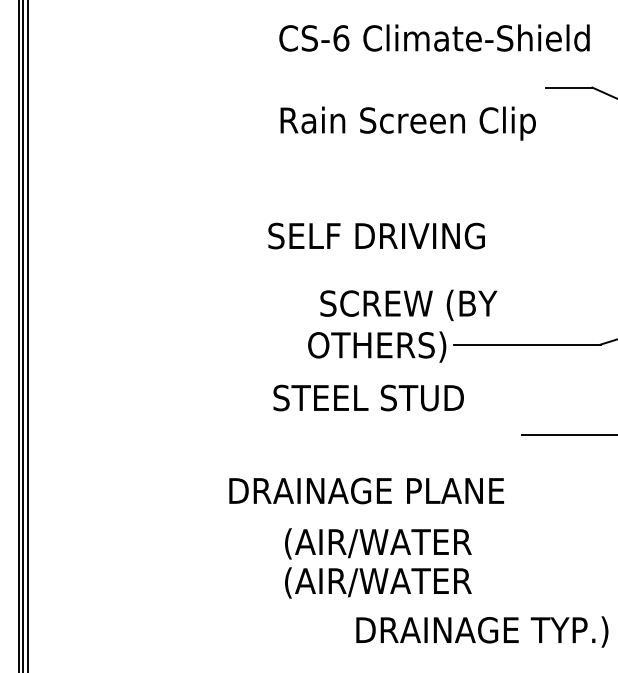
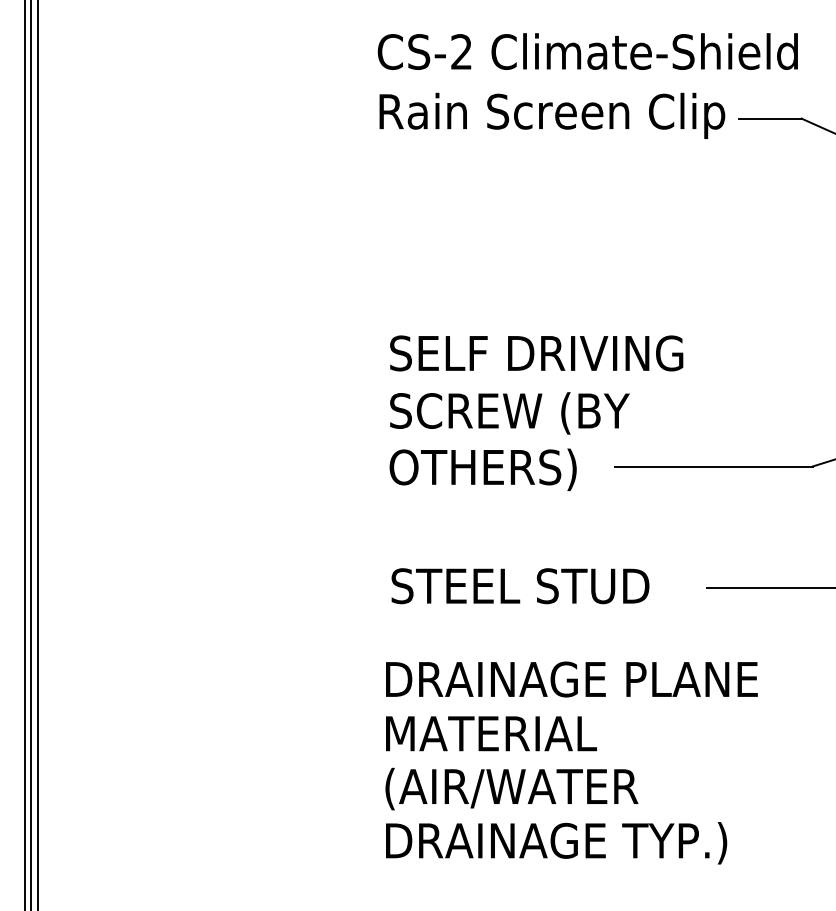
text: (341, 38) -> (461, 52), CS-6 -> CS-2
text: (407, 123) -> (551, 115), moved
text: (376, 235) -> (536, 352), moved
text: (408, 304) -> (509, 412), moved
text: (377, 346) -> (483, 469), moved
text: (368, 397) -> (520, 585), moved
text: (366, 490) -> (571, 678), moved
text: (378, 543) -> (512, 735), (AIR/WATER -> MATERIAL
text: (482, 631) -> (556, 842), moved

